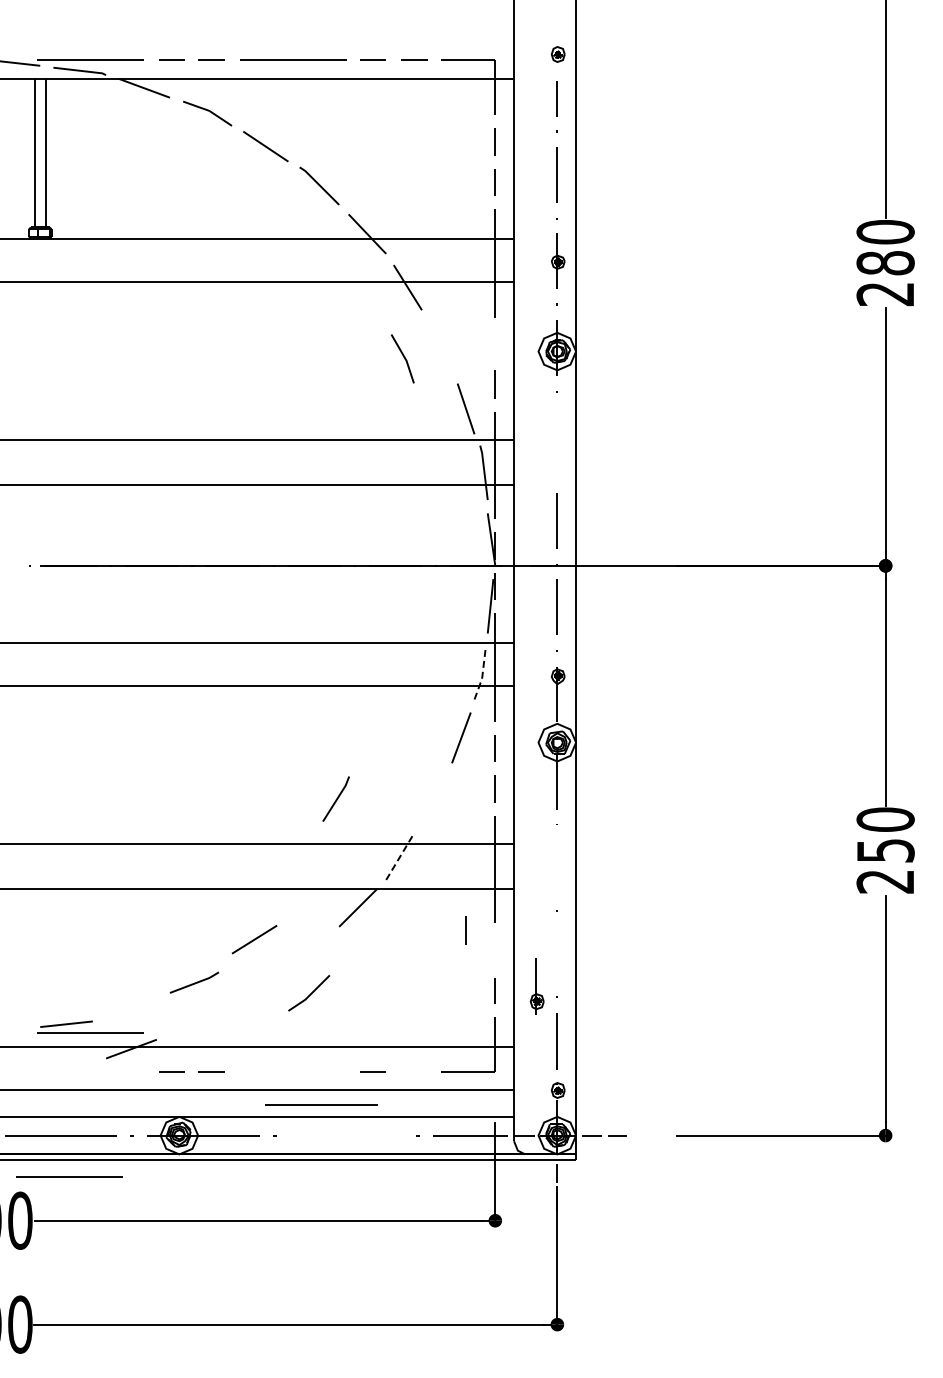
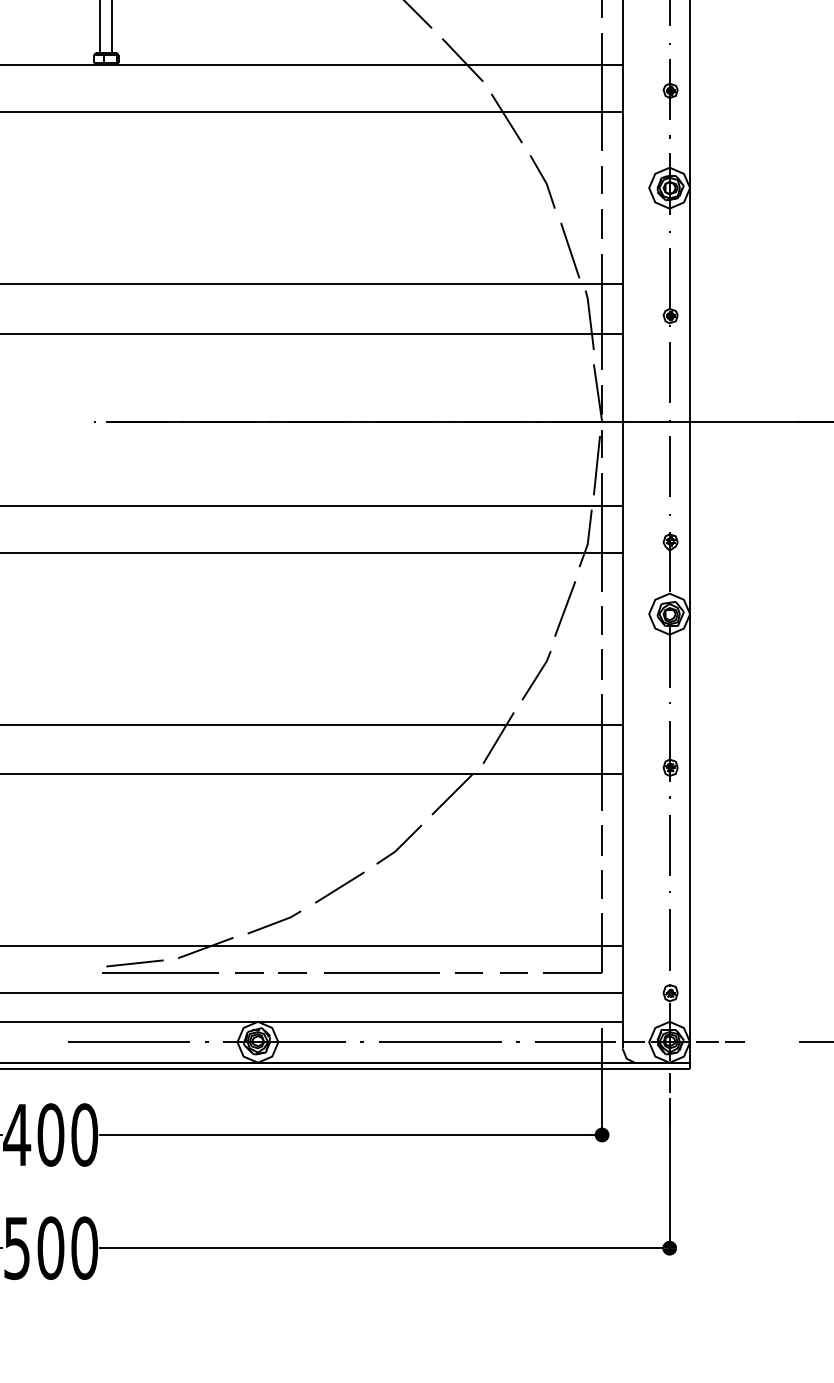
line: (494, 343) -> (601, 179), added
line: (403, 357) -> (543, 180), moved
part: (557, 442) -> (669, 287), added
line: (482, 673) -> (588, 538), dashed -> solid
line: (336, 798) -> (536, 675), moved
line: (400, 856) -> (498, 738), dashed -> solid
line: (465, 930) -> (601, 840), moved
line: (254, 939) -> (339, 887), moved
line: (556, 954) -> (668, 844), added
line: (194, 982) -> (274, 922), moved
part: (536, 986) -> (669, 751), moved
line: (310, 993) -> (400, 844), moved
part: (90, 1026) -> (161, 965), moved
line: (414, 1071) -> (514, 972), added
line: (321, 1104) -> (439, 1042), moved
line: (69, 1176) -> (382, 972), moved

